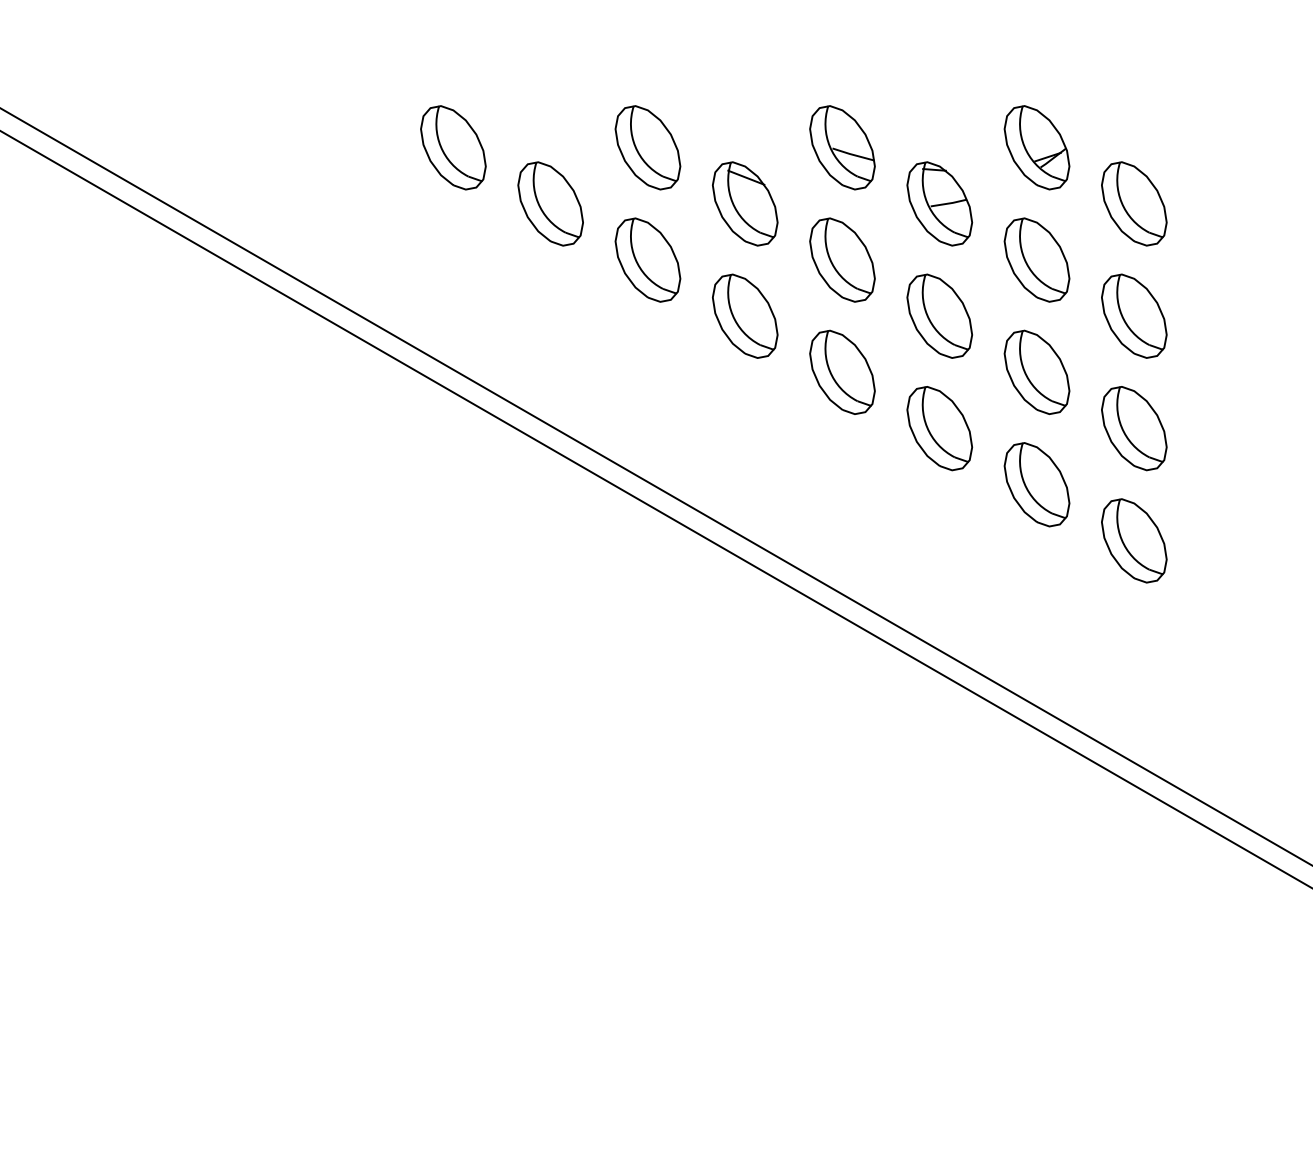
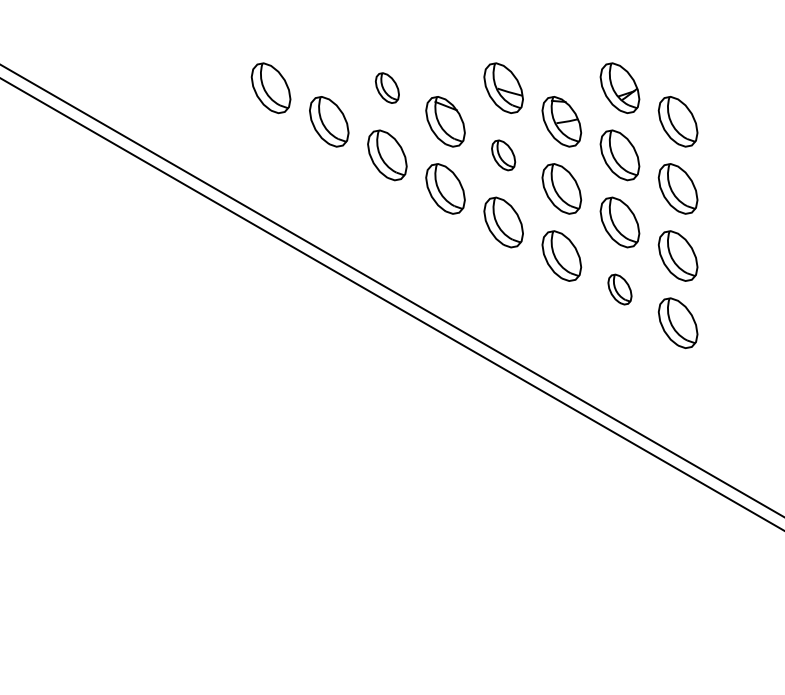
part: (648, 146) -> (387, 87), size x0.6
part: (842, 260) -> (503, 155), size x0.6
part: (1036, 484) -> (619, 289), size x0.6

